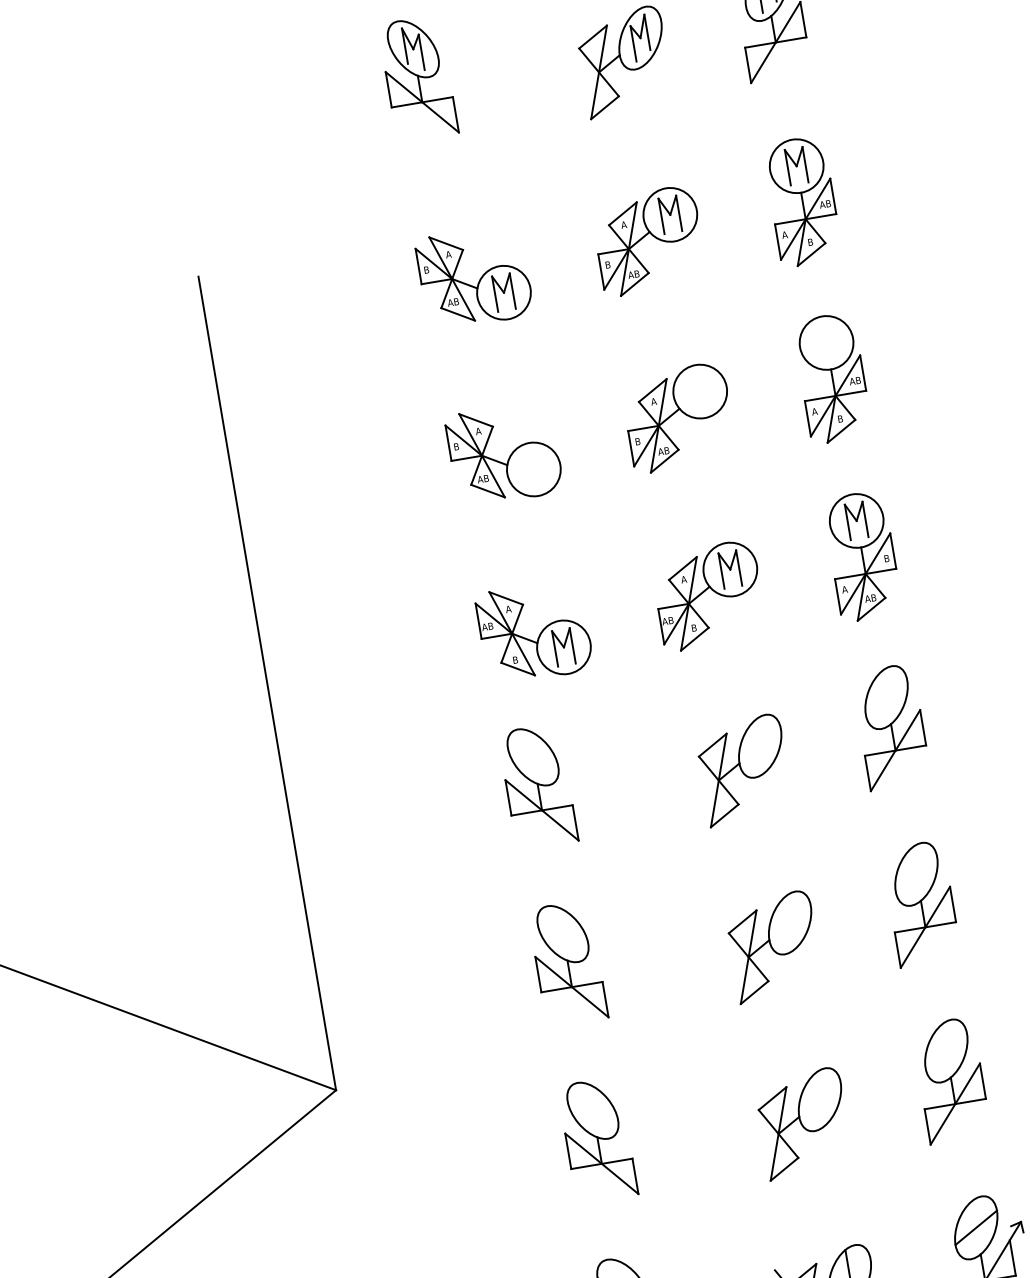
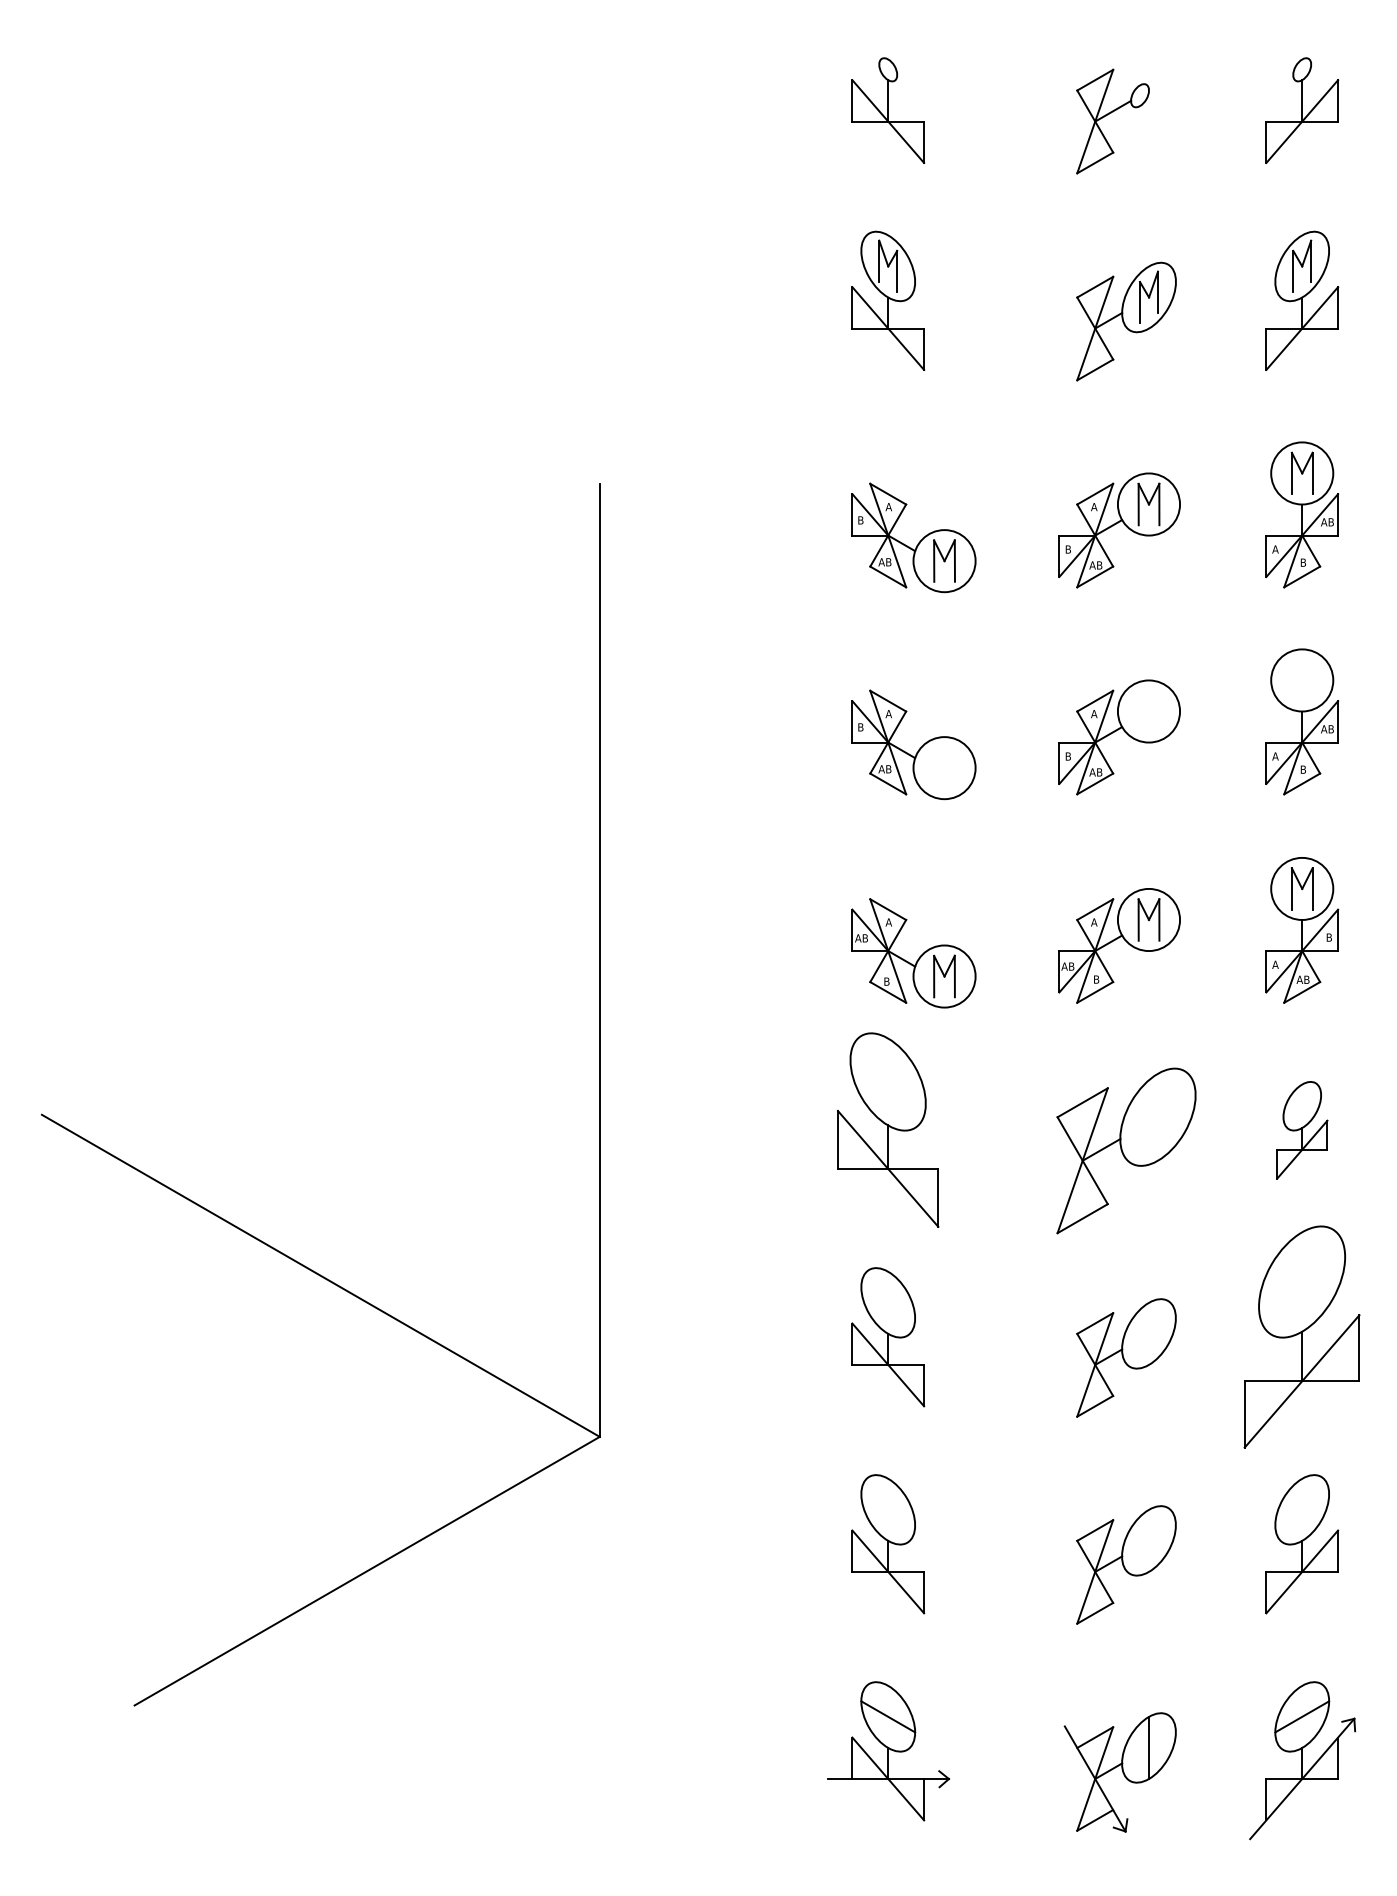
part: (891, 727) -> (1302, 1130), size x0.7
part: (744, 769) -> (1126, 1150), size x1.4
part: (538, 786) -> (888, 1130), size x1.4
part: (921, 903) -> (1302, 1337), size x1.6

